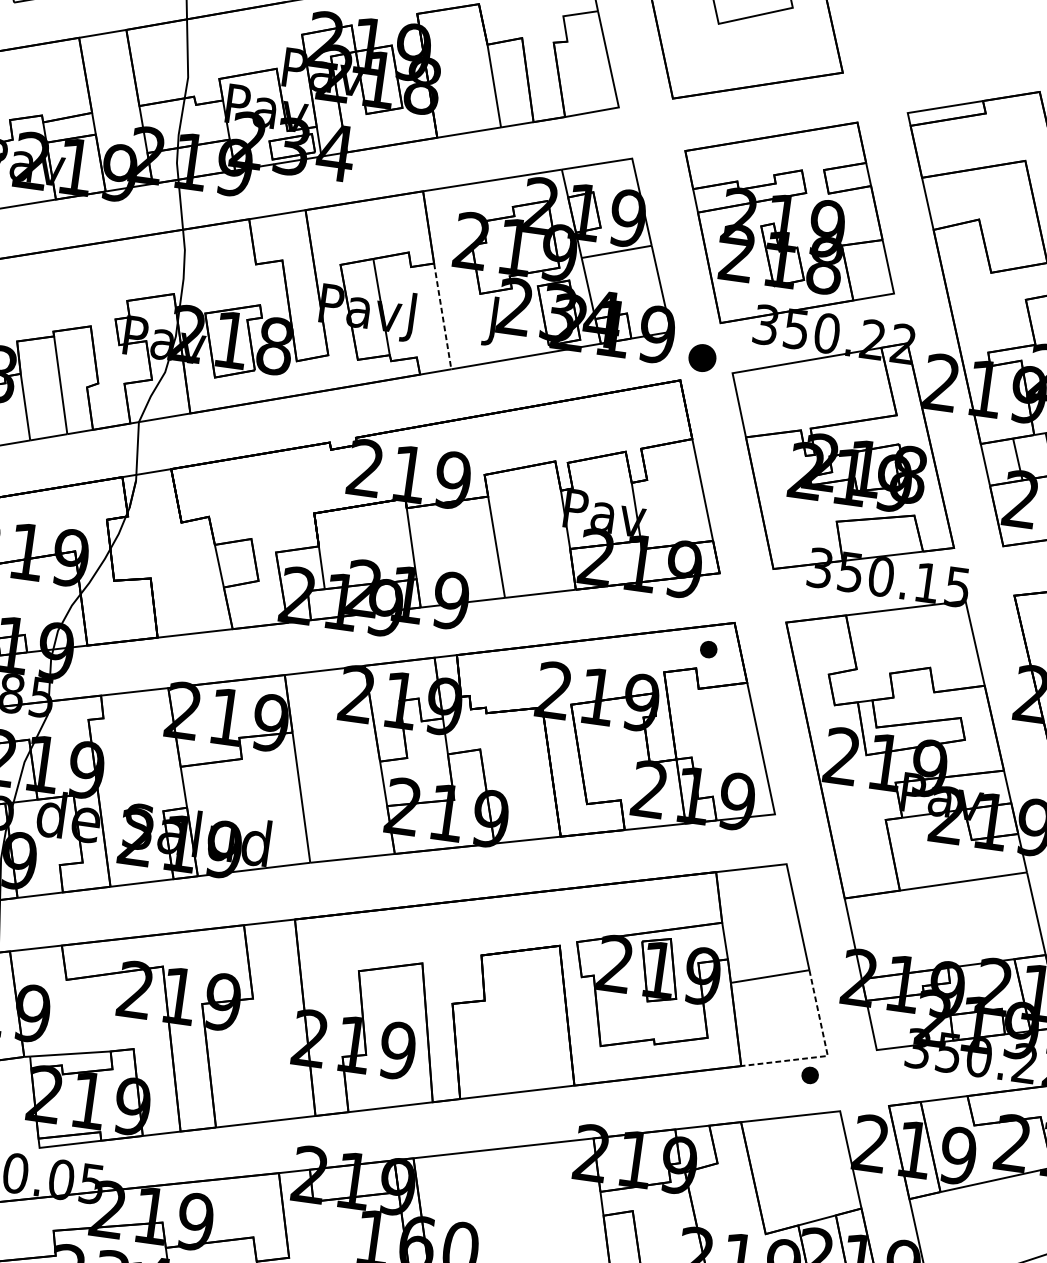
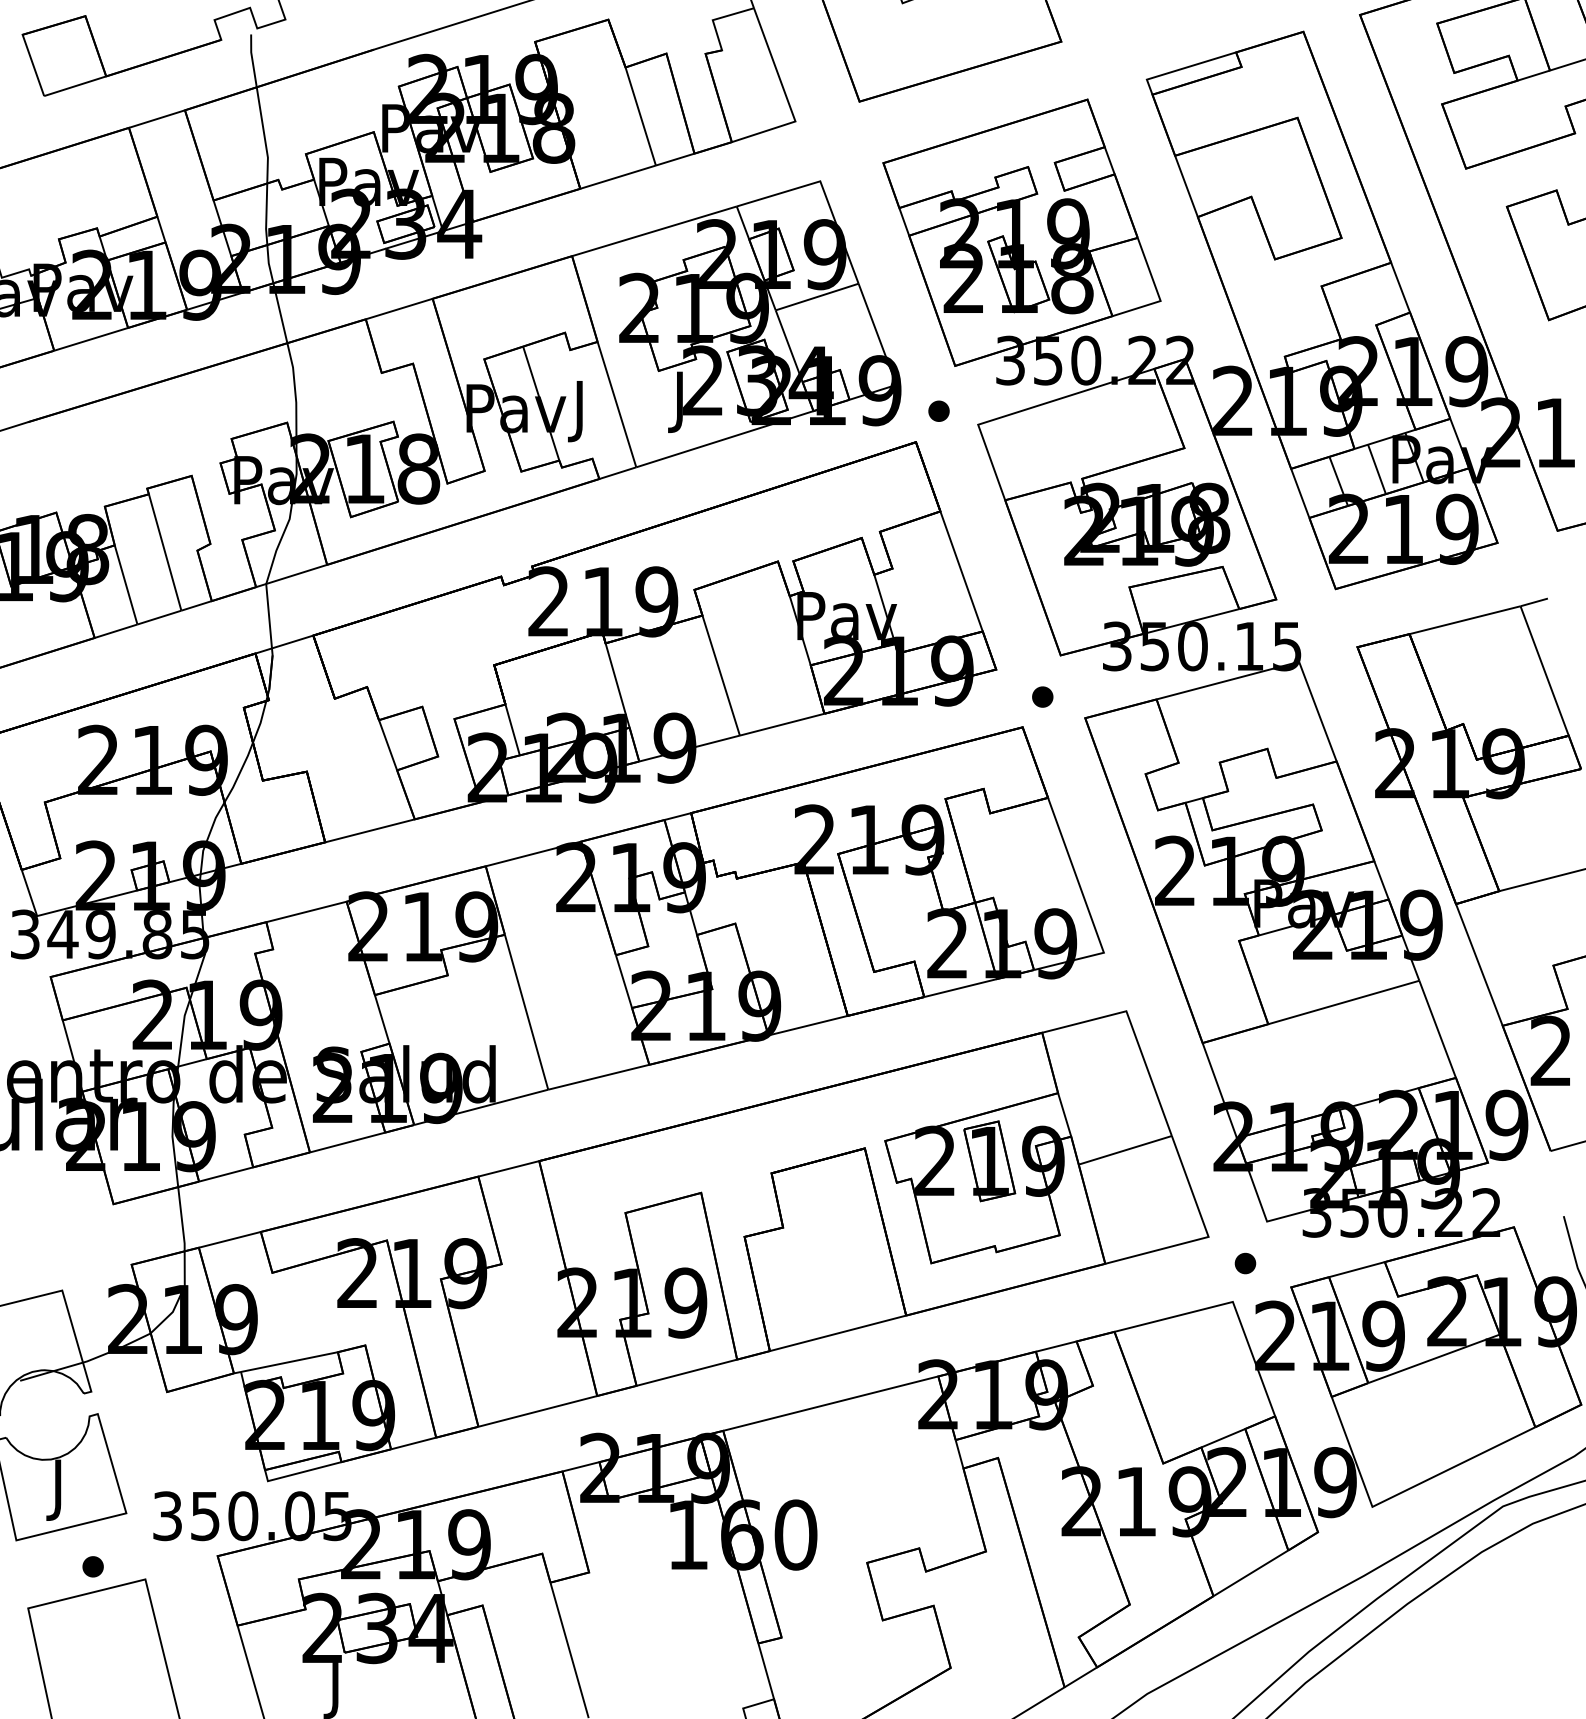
line: (442, 316) -> (616, 404), dashed -> solid
part: (702, 357) -> (938, 410), size x0.62
part: (708, 649) -> (1042, 696), moved
line: (827, 1055) -> (1208, 1236), dashed -> solid
part: (810, 1075) -> (1245, 1263), moved

